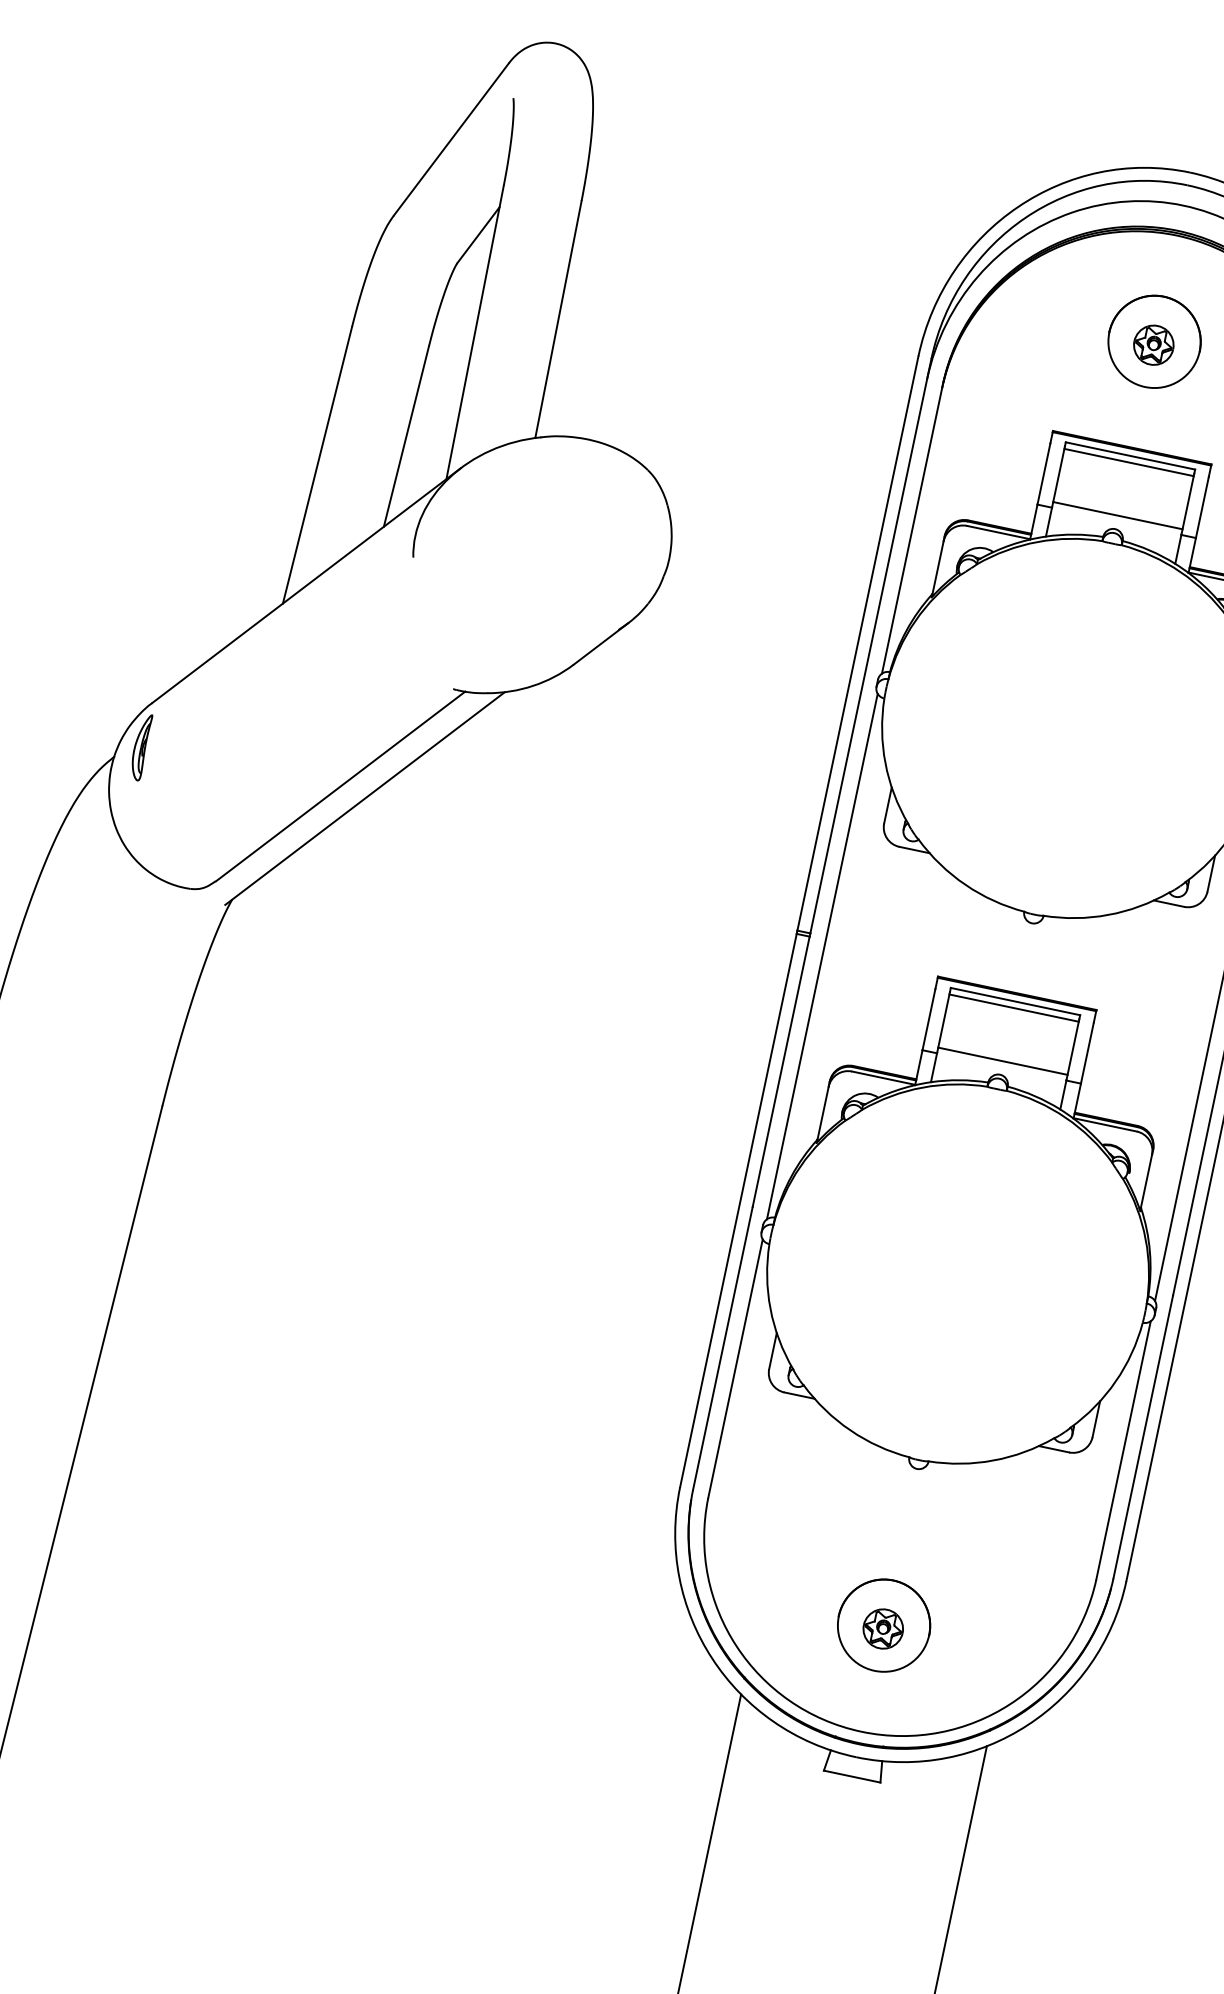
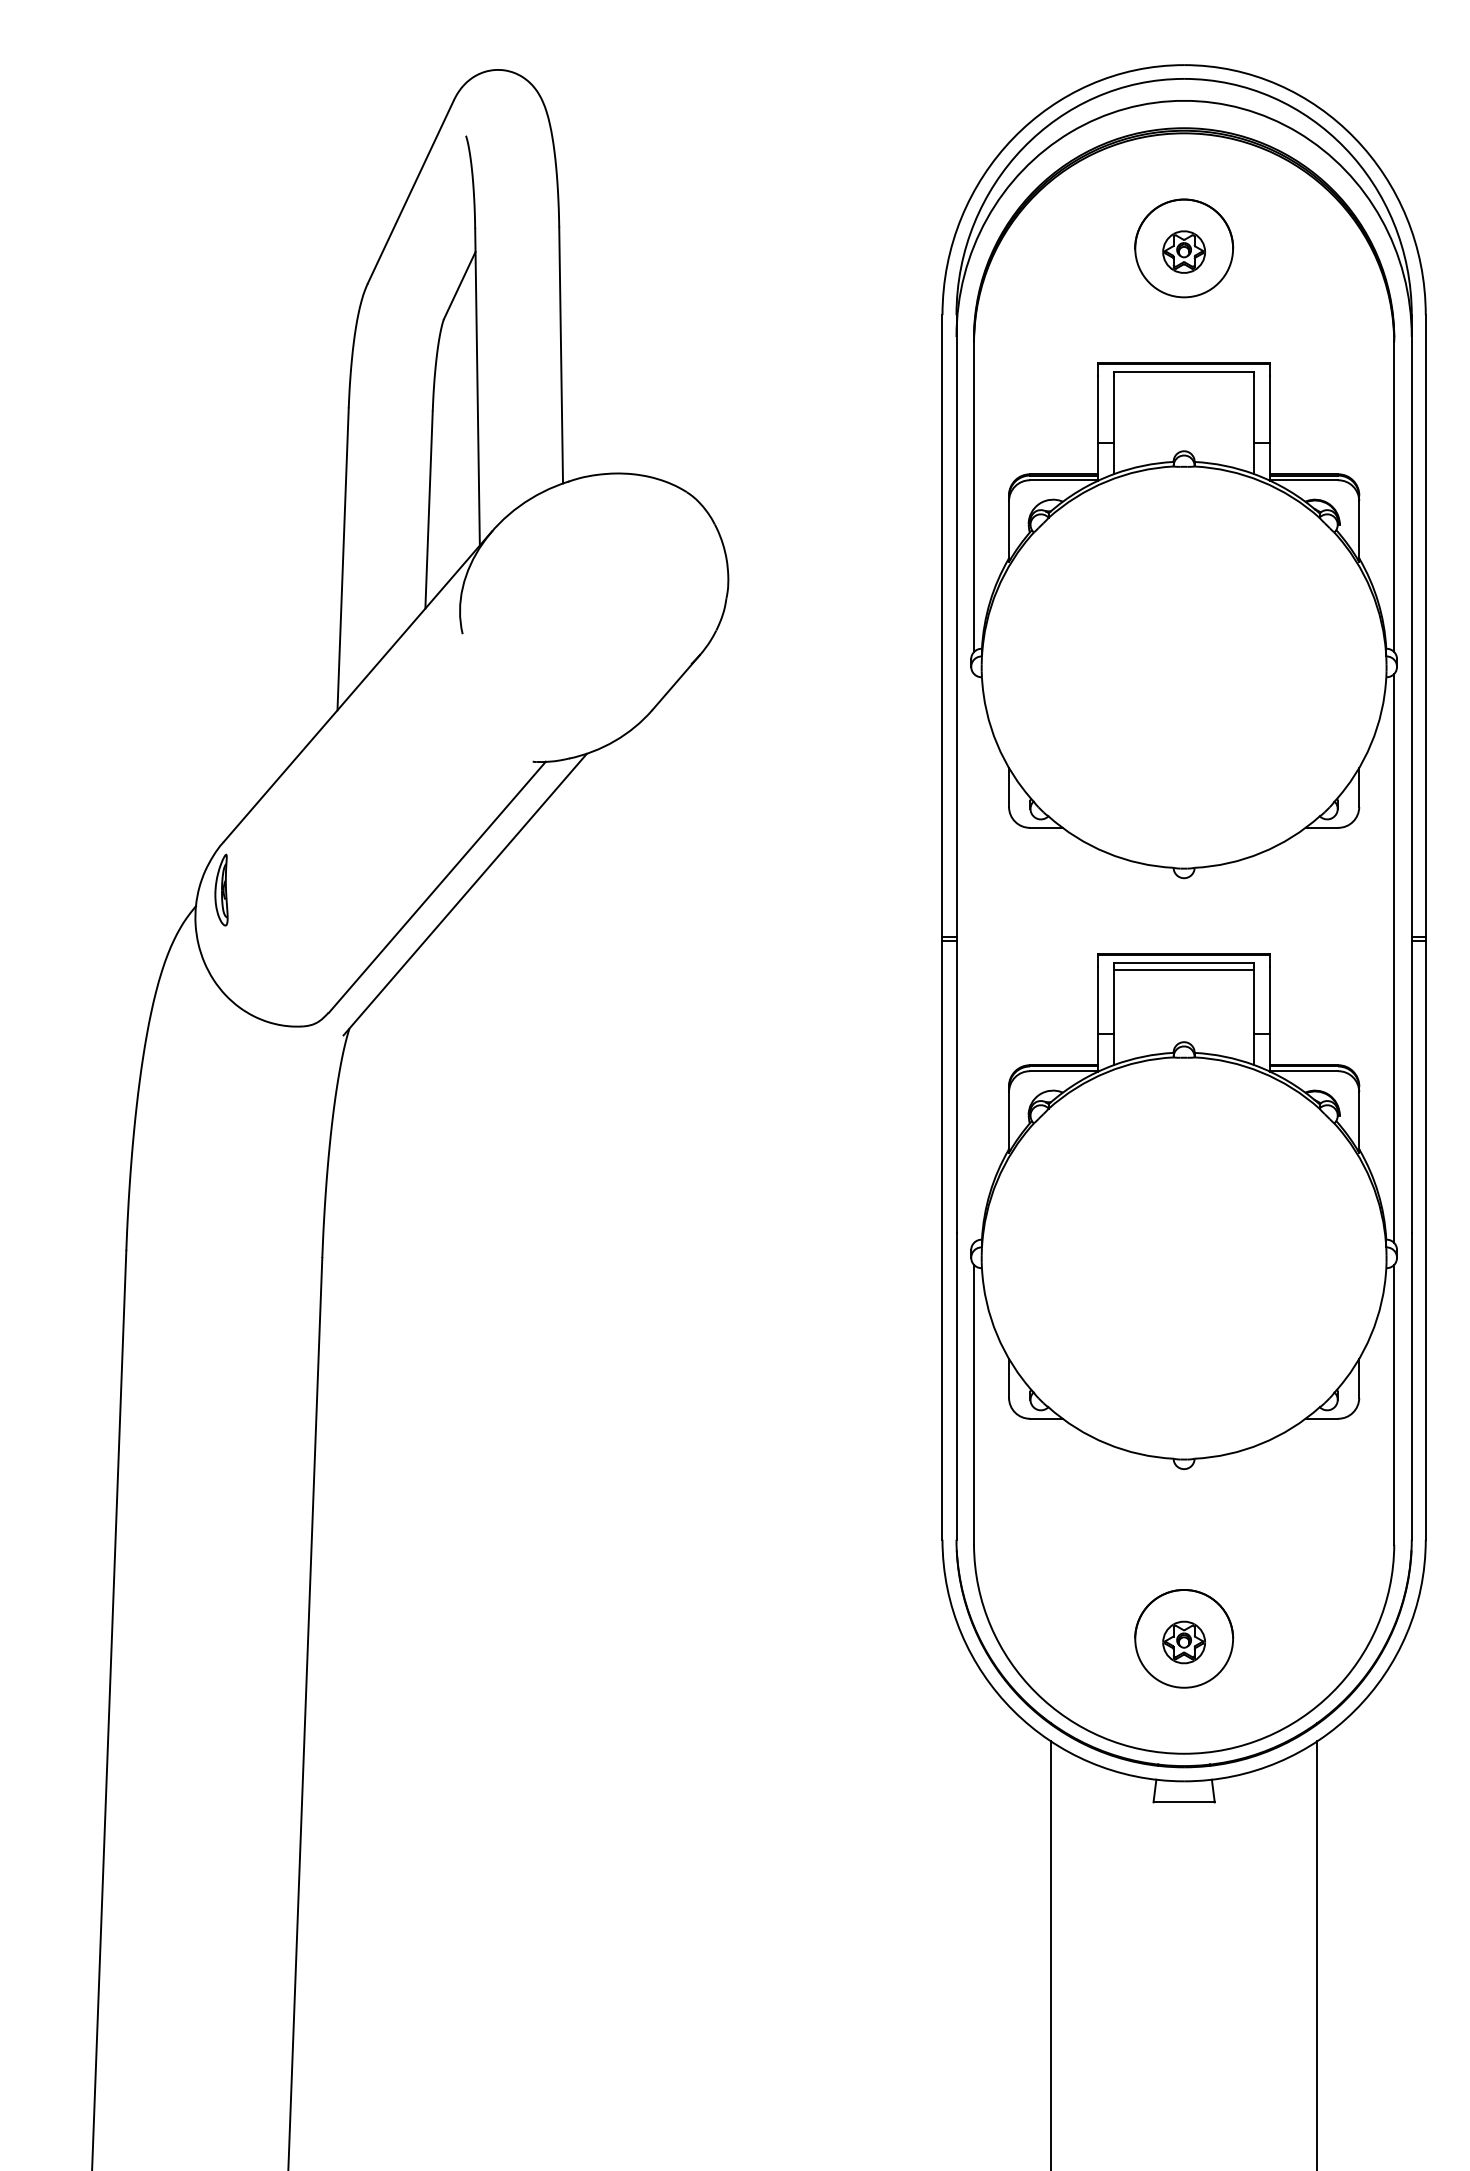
line: (1129, 462) -> (1184, 379), removed
line: (1118, 515) -> (1184, 436), removed
line: (822, 956) -> (974, 958), removed
line: (1003, 1061) -> (1184, 1027), removed

